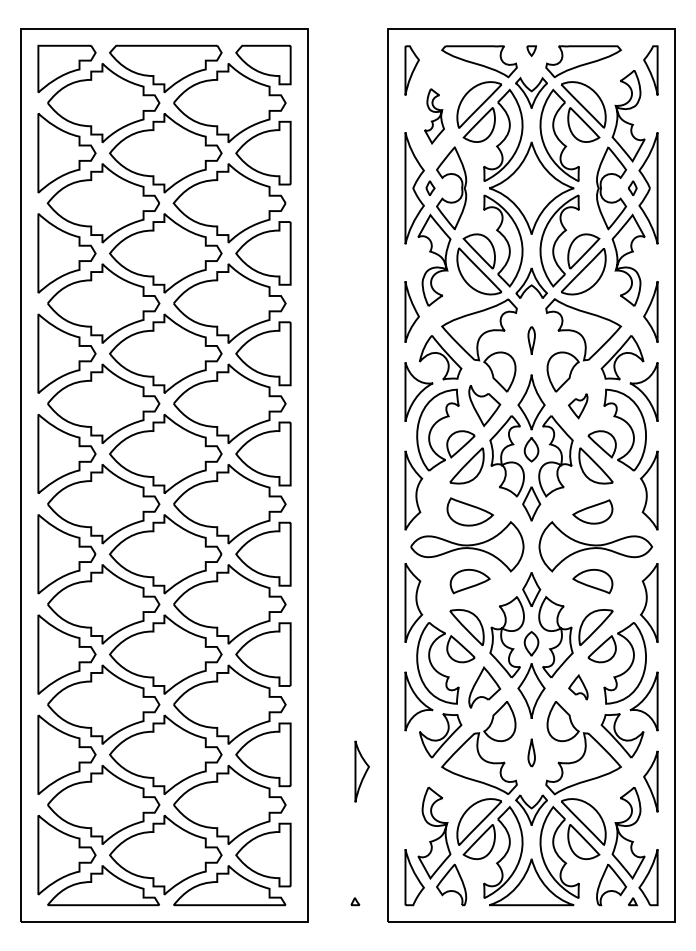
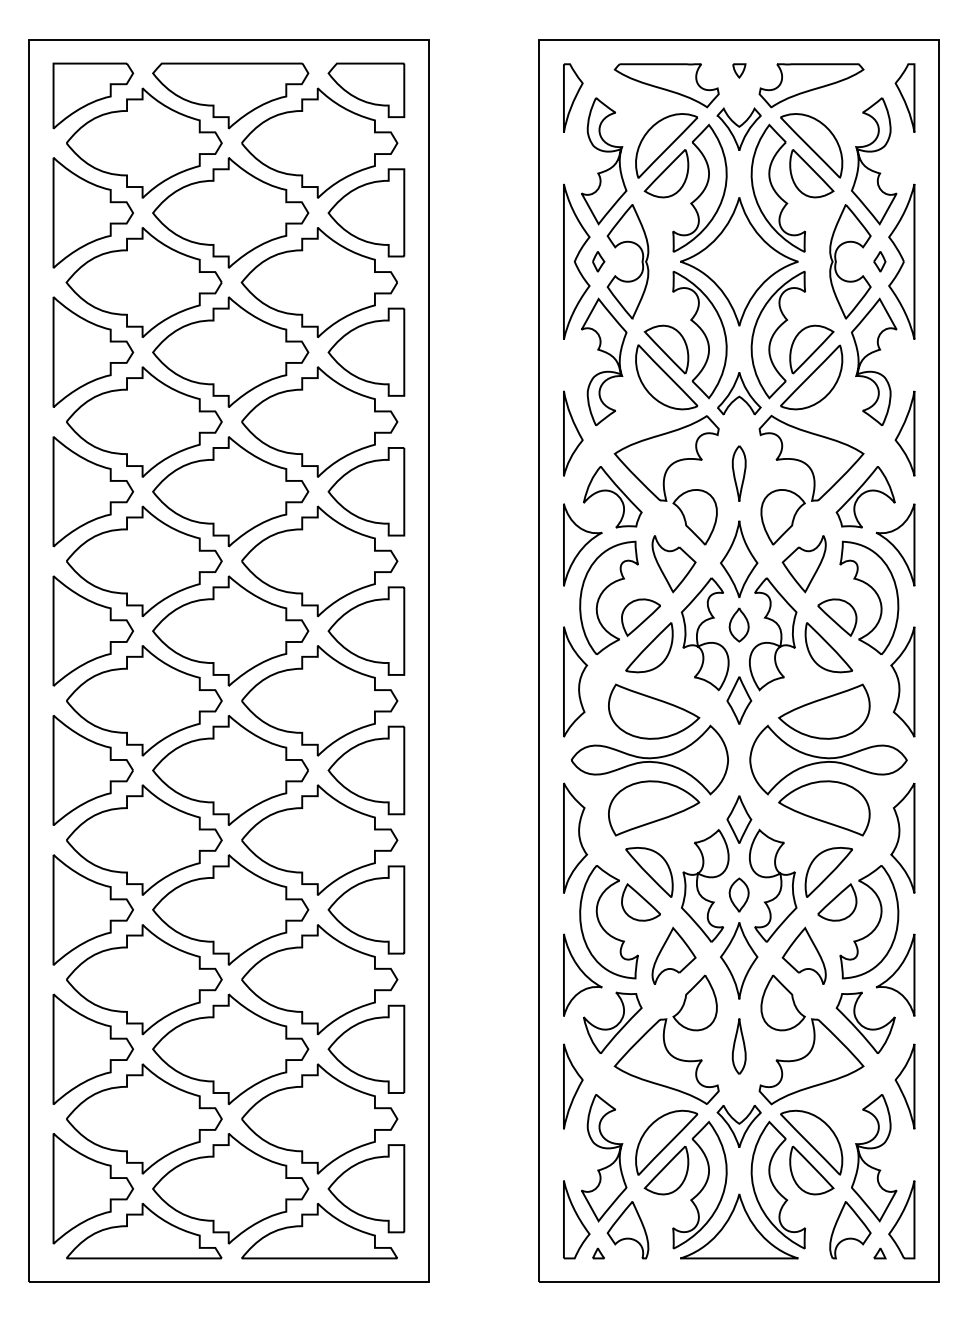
part: (434, 116) -> (604, 161), size x1.67
part: (531, 340) -> (739, 473), size x1.43
part: (577, 406) -> (803, 565), size x1.67
part: (469, 511) -> (652, 711), size x1.43
part: (592, 511) -> (823, 711), size x1.67
part: (469, 581) -> (652, 808), size x1.67
part: (592, 581) -> (823, 808), size x1.67
part: (578, 687) -> (804, 955), size x1.67
part: (531, 752) -> (739, 1046), size x1.43
part: (361, 771) -> (572, 1086), moved
part: (355, 901) -> (598, 1253), moved

